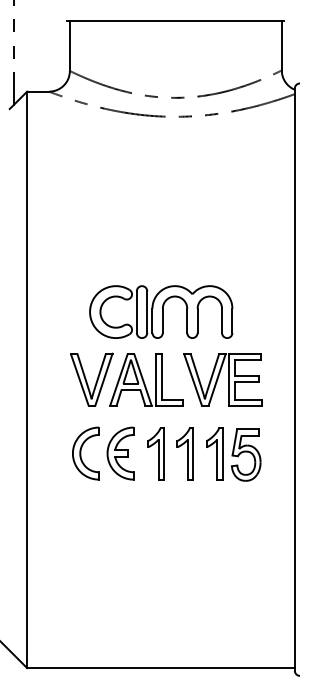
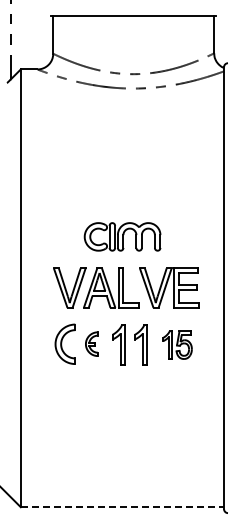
part: (161, 311) -> (122, 236), size x0.7
part: (120, 452) -> (91, 343), size x0.6
part: (233, 453) -> (177, 344), size x0.7
line: (161, 668) -> (122, 507), solid -> dashed

